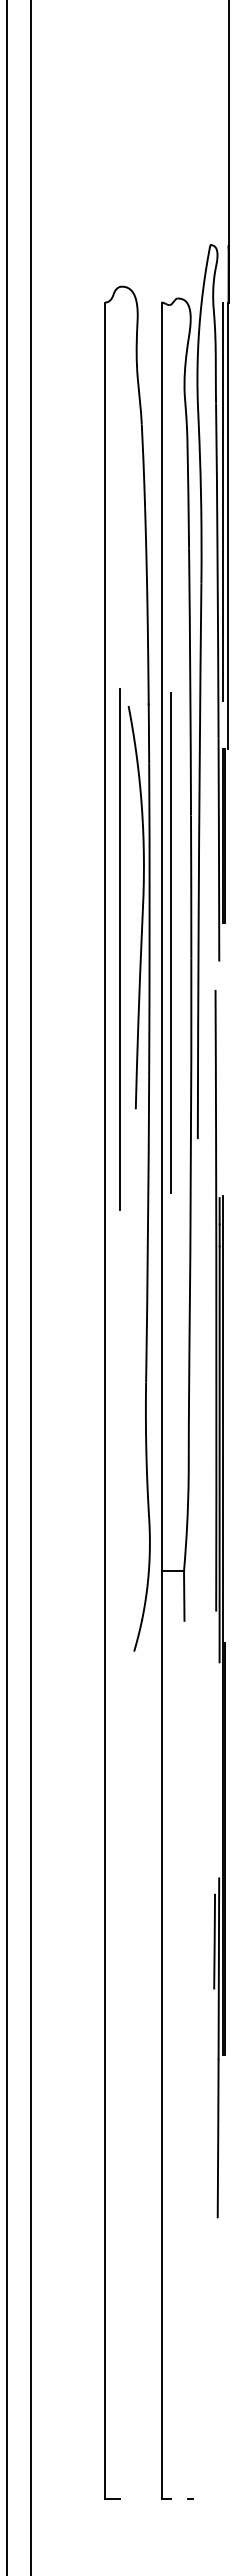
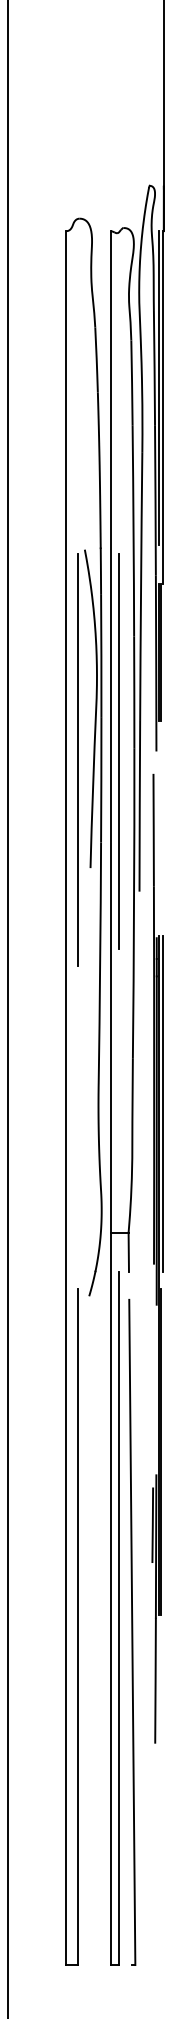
line: (170, 942) -> (117, 751), moved
line: (119, 949) -> (77, 760), moved
line: (227, 1407) -> (162, 1103), added
line: (171, 2059) -> (118, 1618), added
line: (119, 2070) -> (77, 1626), added
line: (188, 2077) -> (132, 1632), added

